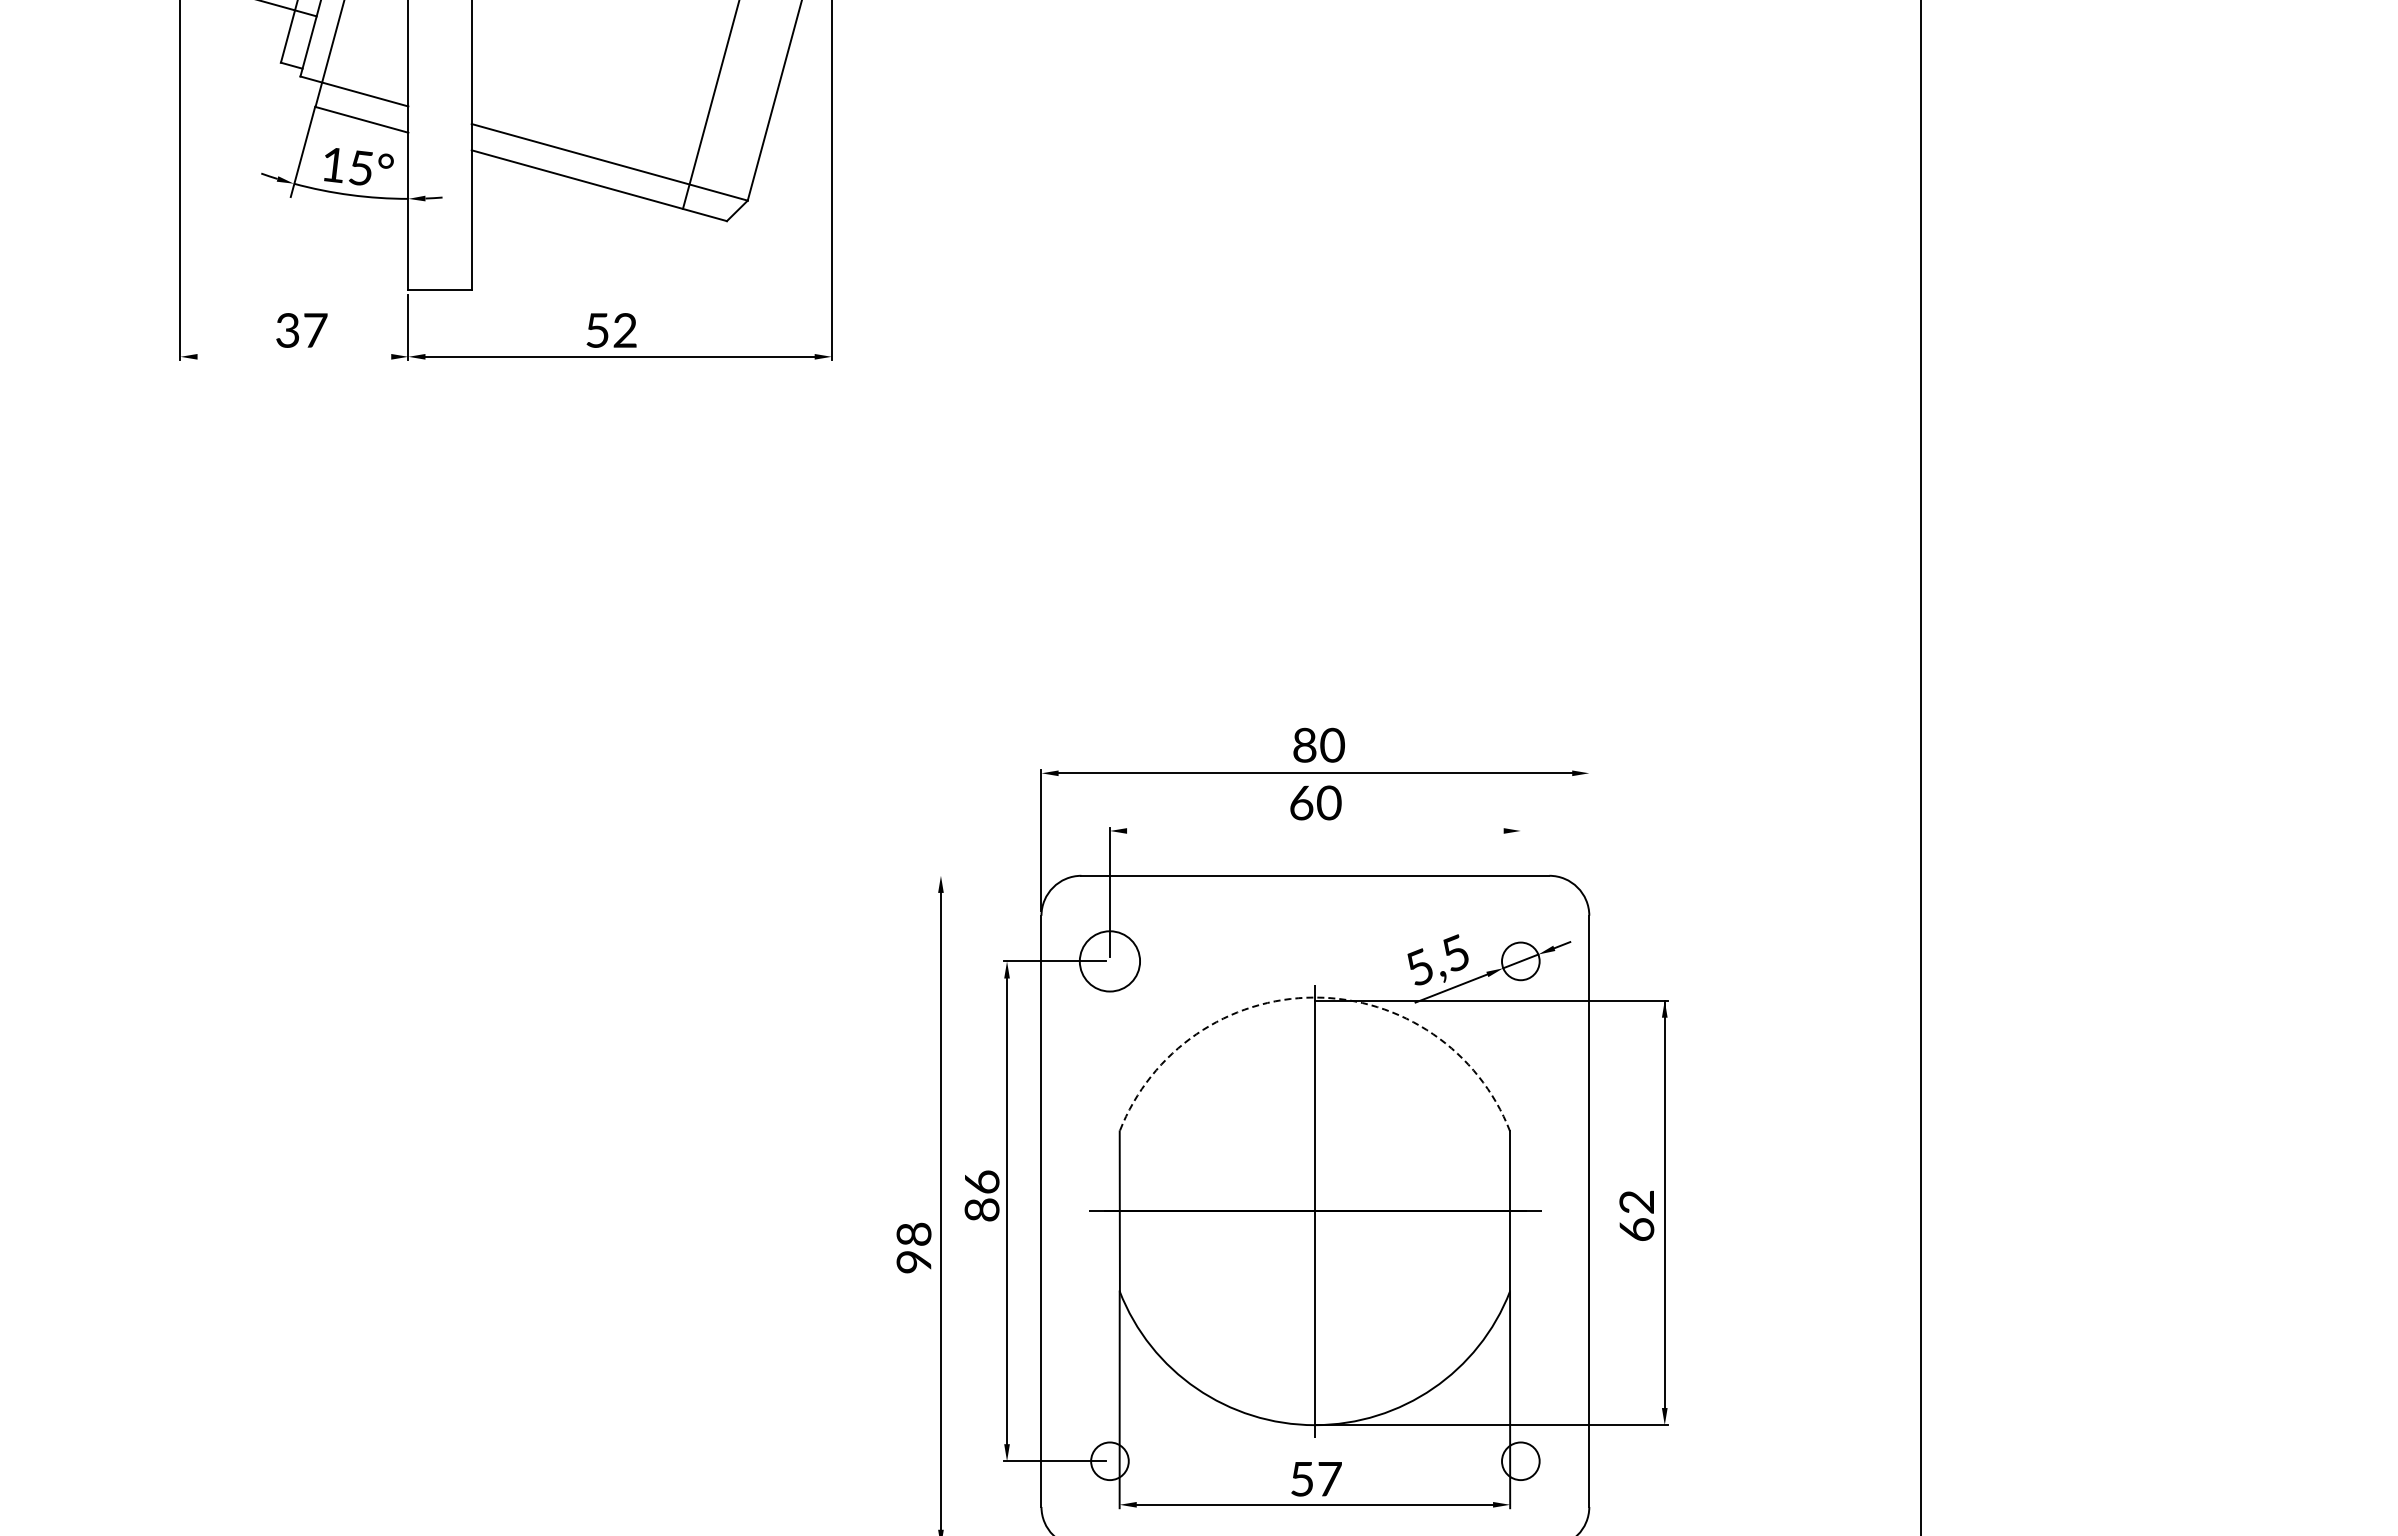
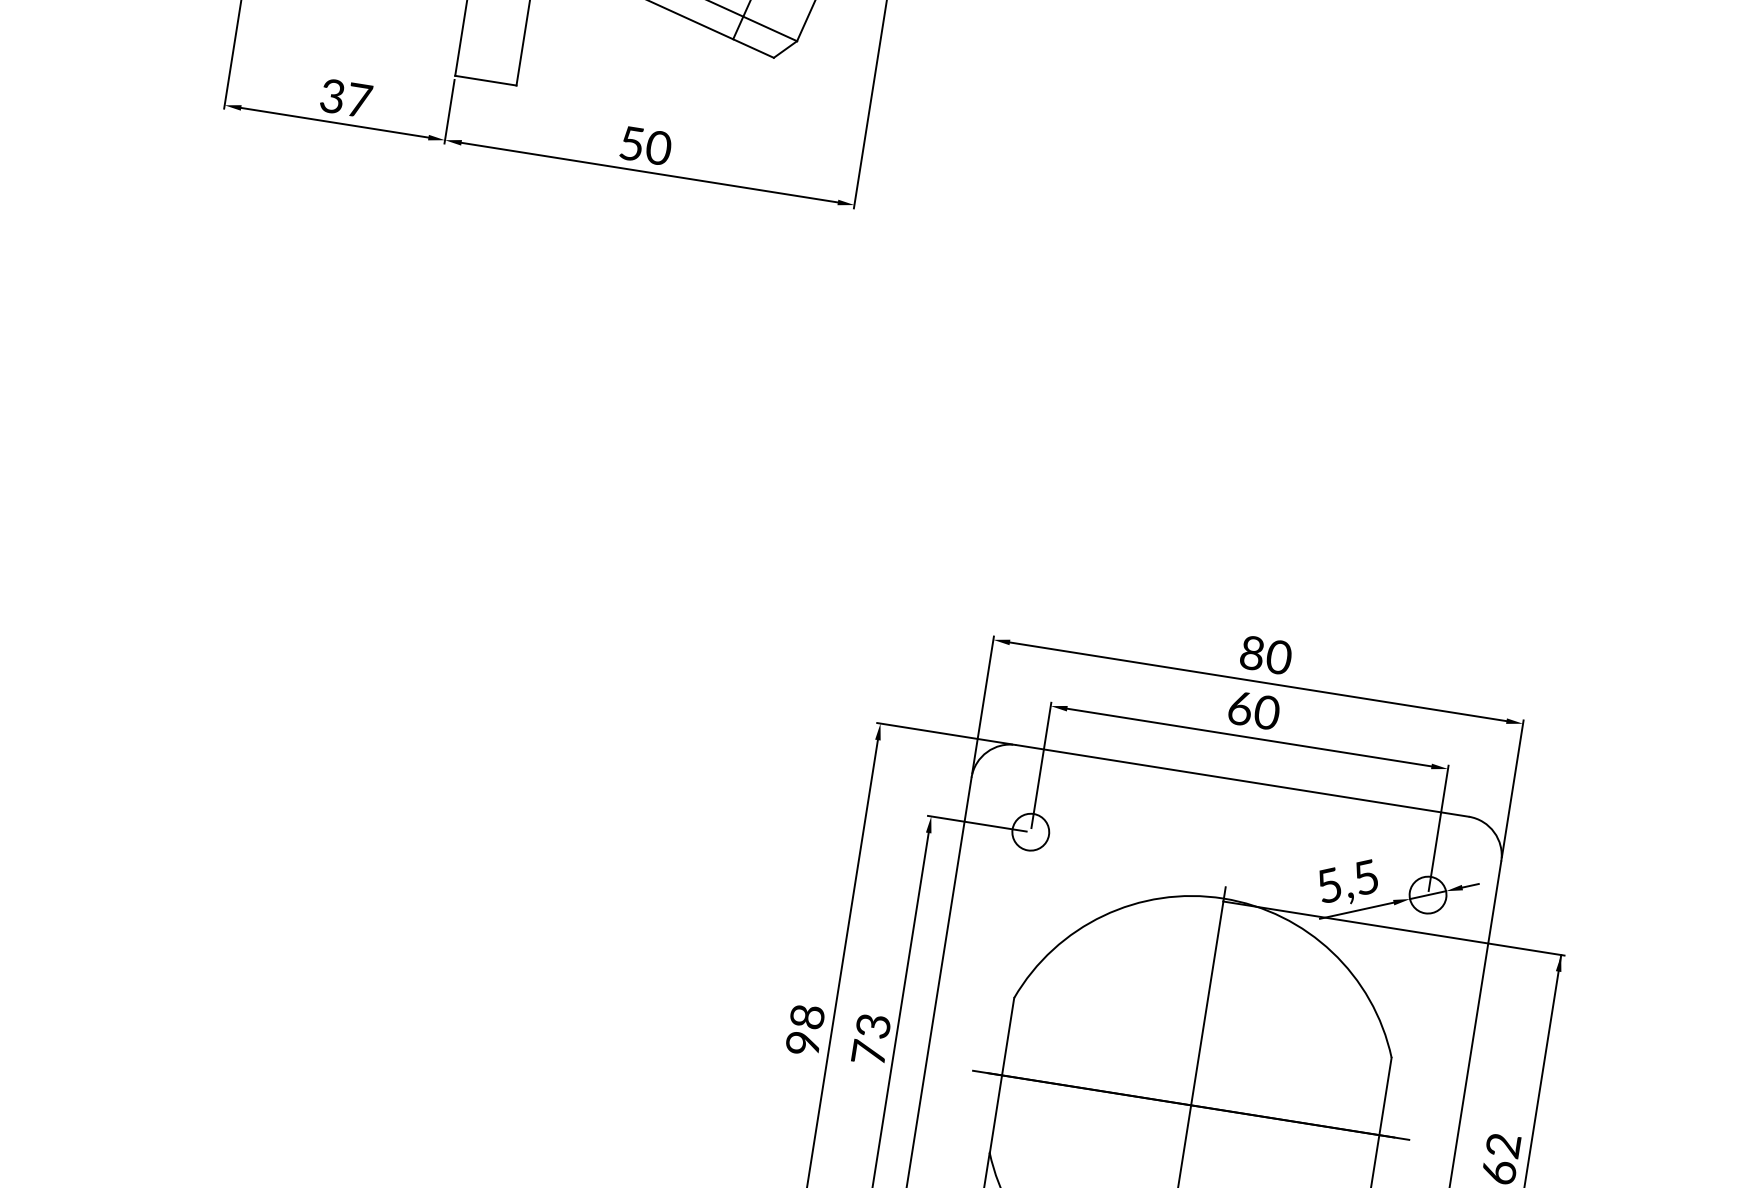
text: (625, 330) -> (659, 148), 52 -> 50
line: (294, 356) -> (335, 122), added
line: (1315, 830) -> (1249, 737), added
line: (1589, 840) -> (1512, 788), added
line: (1007, 875) -> (944, 733), added
line: (1520, 892) -> (1438, 828), added
circle: (1109, 961) -> (1030, 832), size x0.62
arc: (1314, 997) -> (1223, 898), dashed -> solid
text: (981, 1195) -> (870, 1038), 86 -> 73
text: (913, 1247) -> (804, 1029), moved

